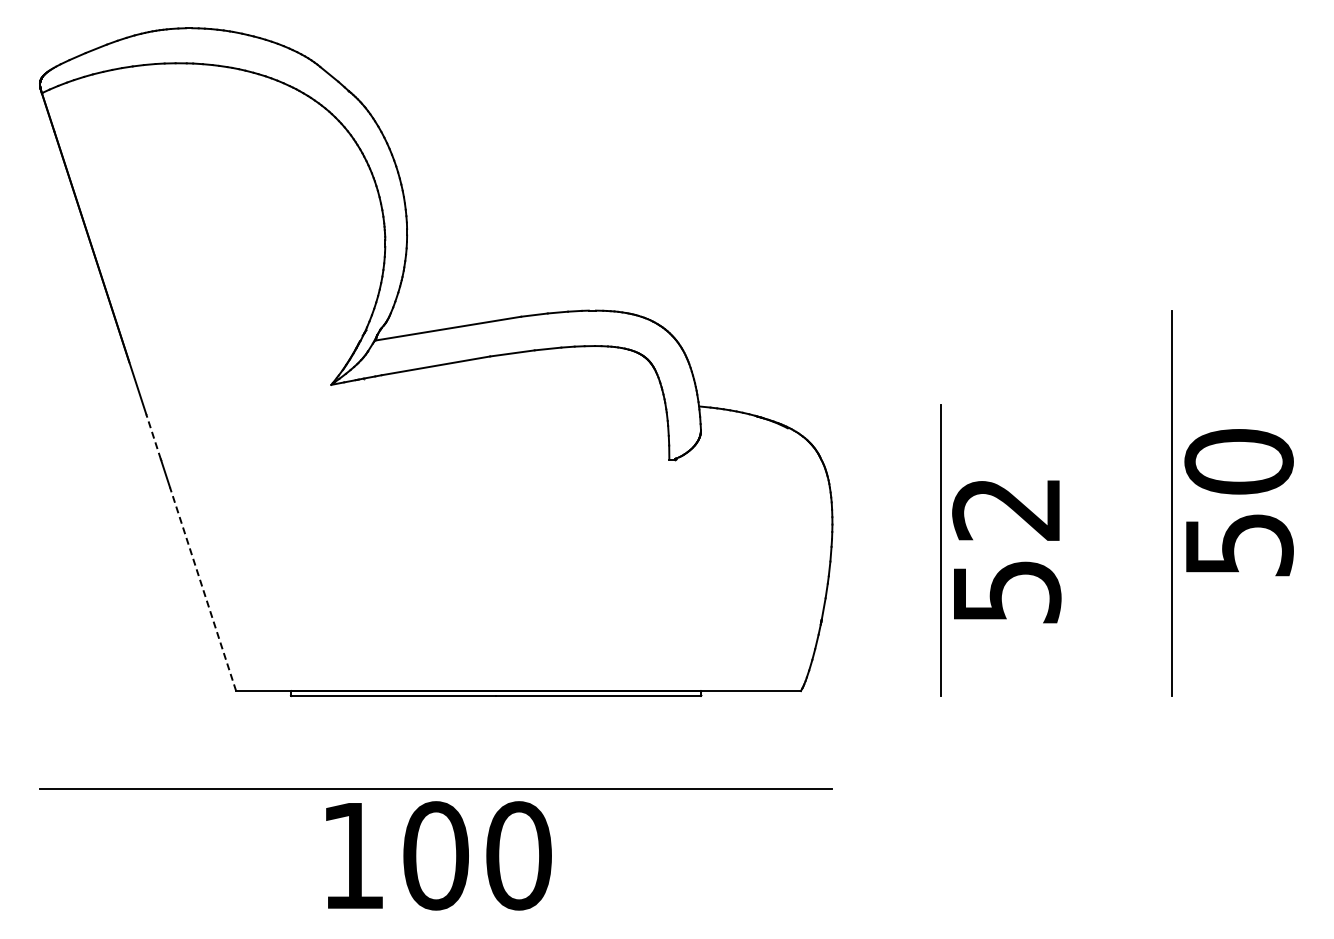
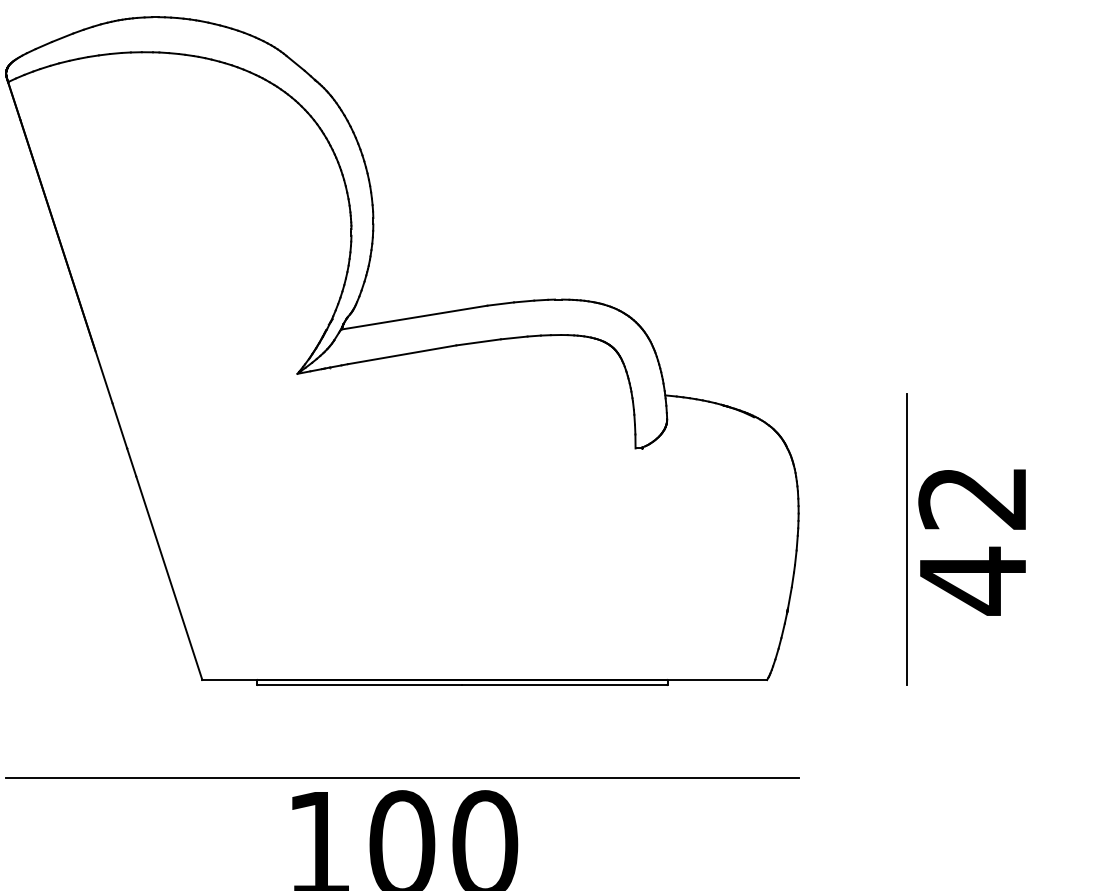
line: (153, 436) -> (119, 425), dashed -> solid
line: (202, 588) -> (168, 577), dashed -> solid
text: (1007, 591) -> (973, 580), 52 -> 42

